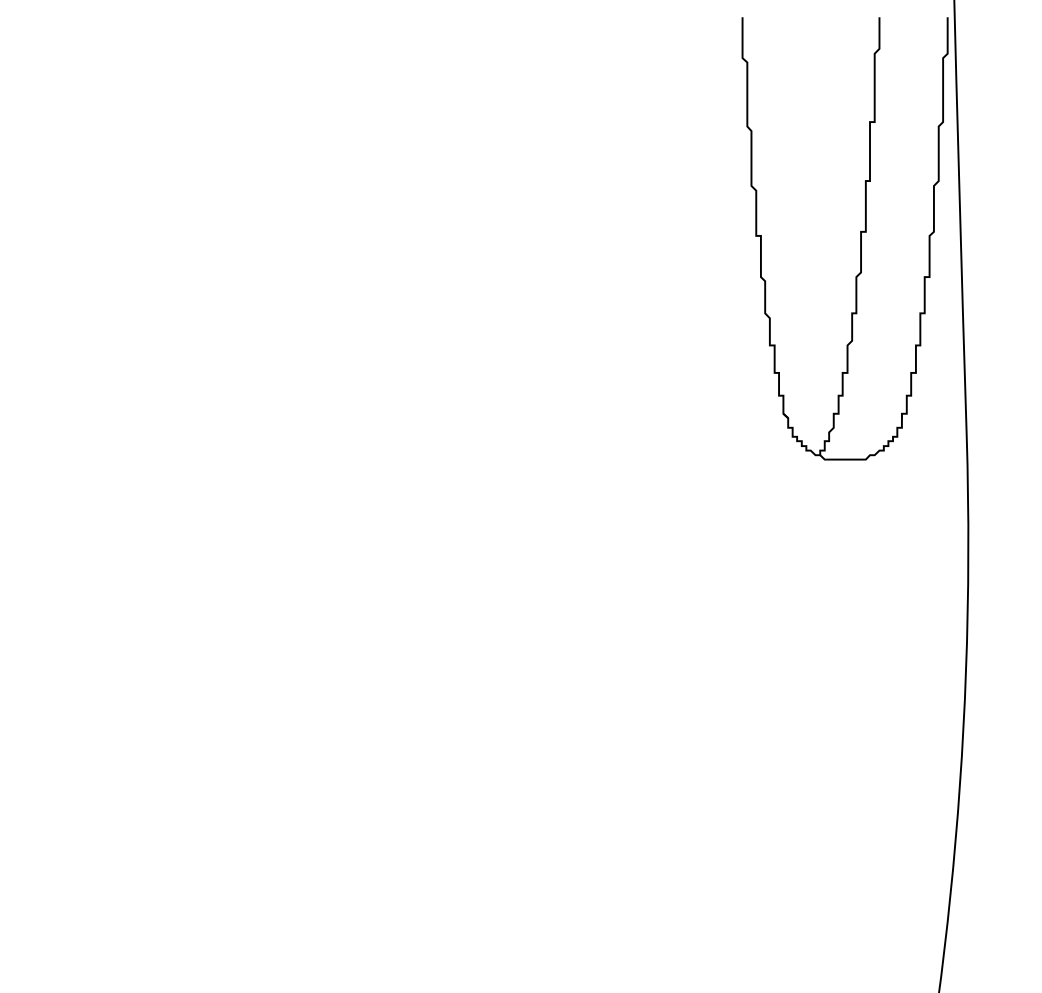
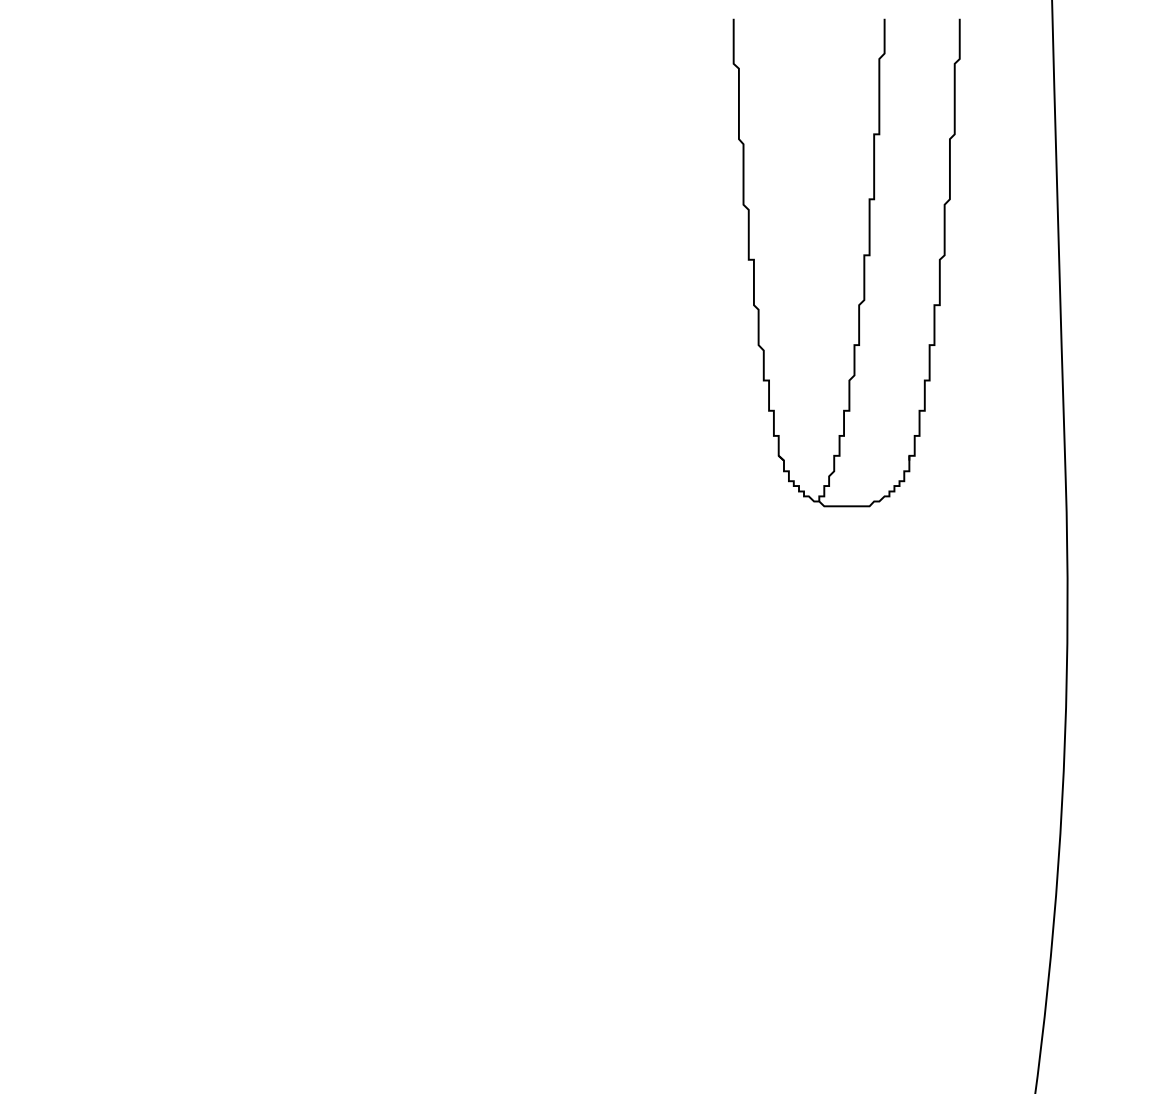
part: (860, 238) -> (863, 262), moved

